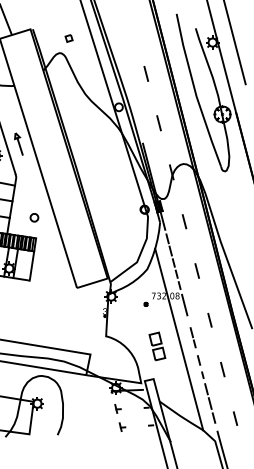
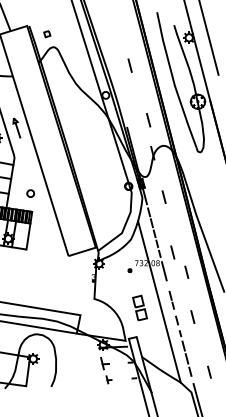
part: (68, 38) -> (46, 34), moved
line: (158, 123) -> (148, 120), moved
line: (196, 270) -> (172, 252), moved
line: (209, 320) -> (186, 272), moved
line: (222, 369) -> (192, 317), moved
part: (117, 408) -> (104, 363), size x1.6

